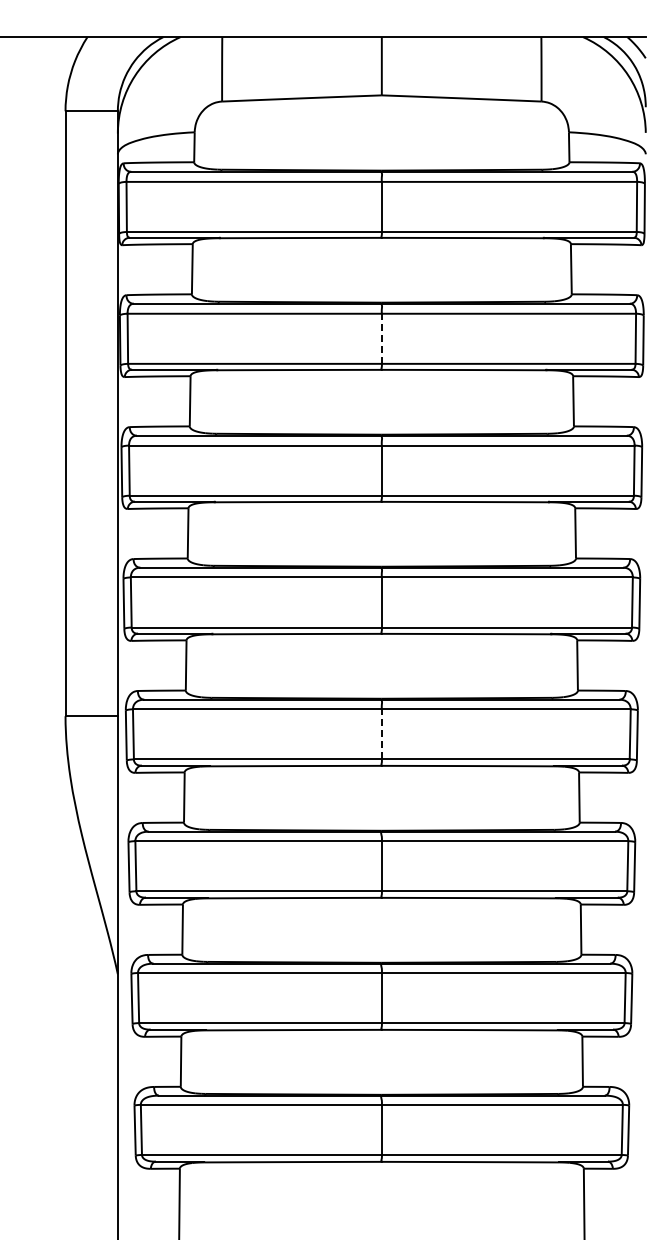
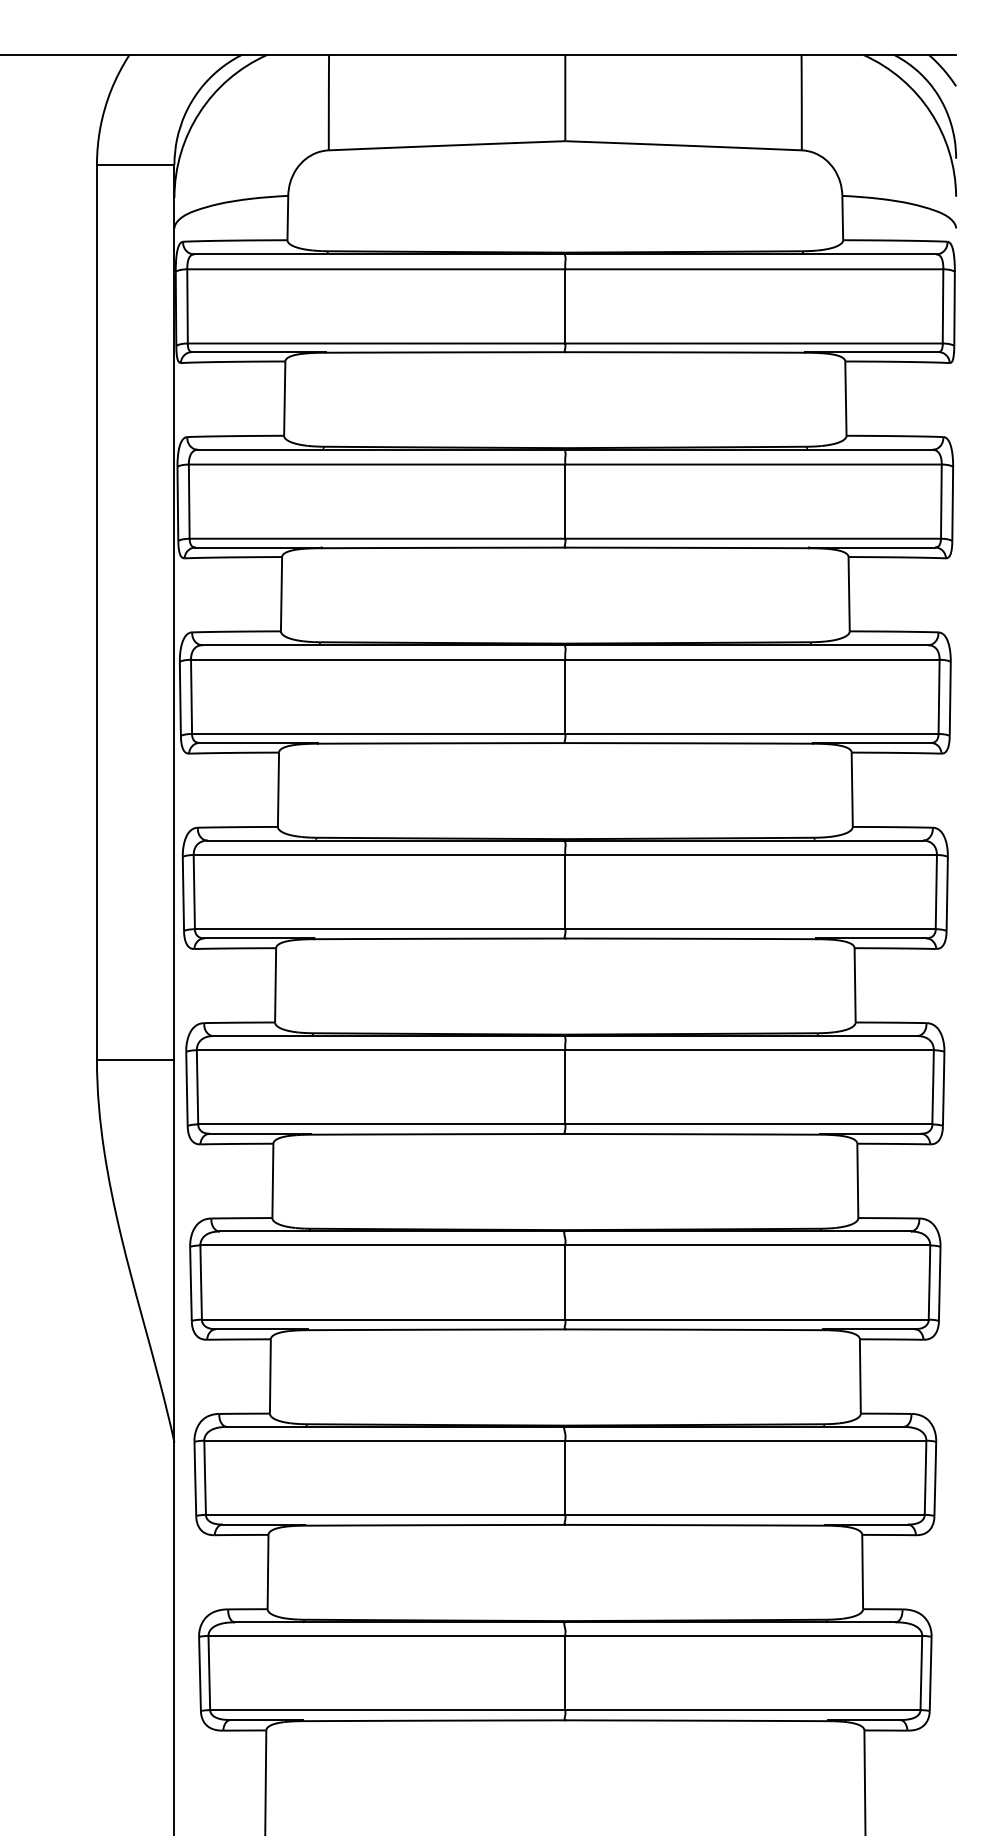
line: (381, 338) -> (564, 501), dashed -> solid
line: (381, 733) -> (564, 1086), dashed -> solid

